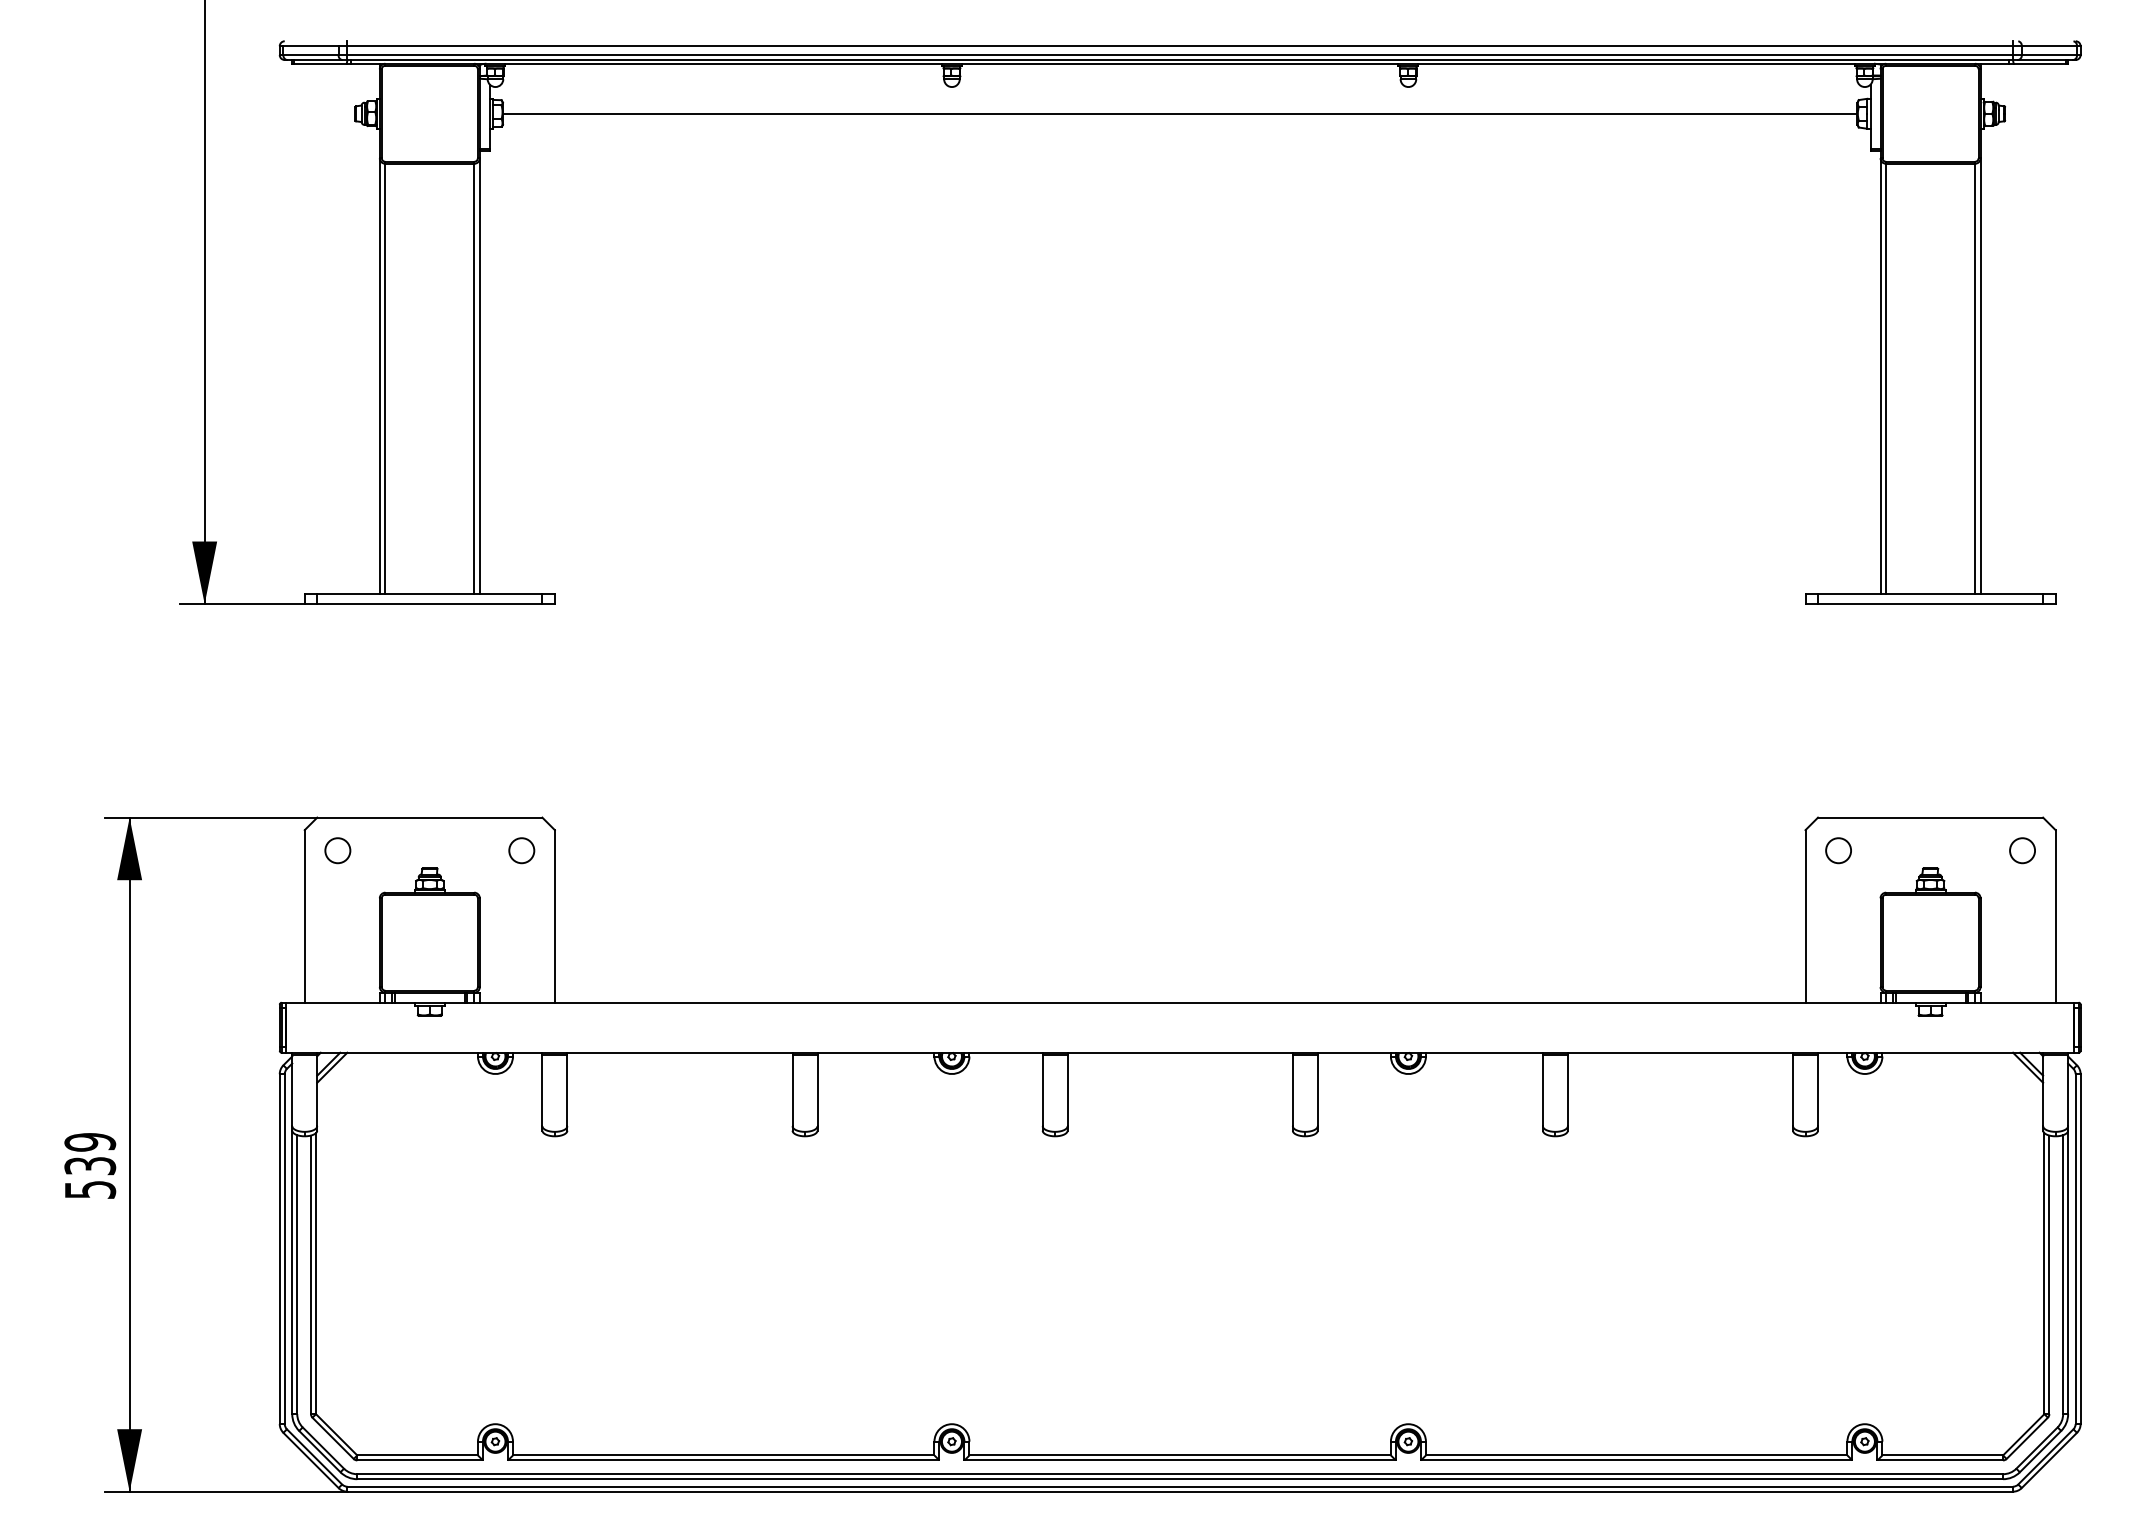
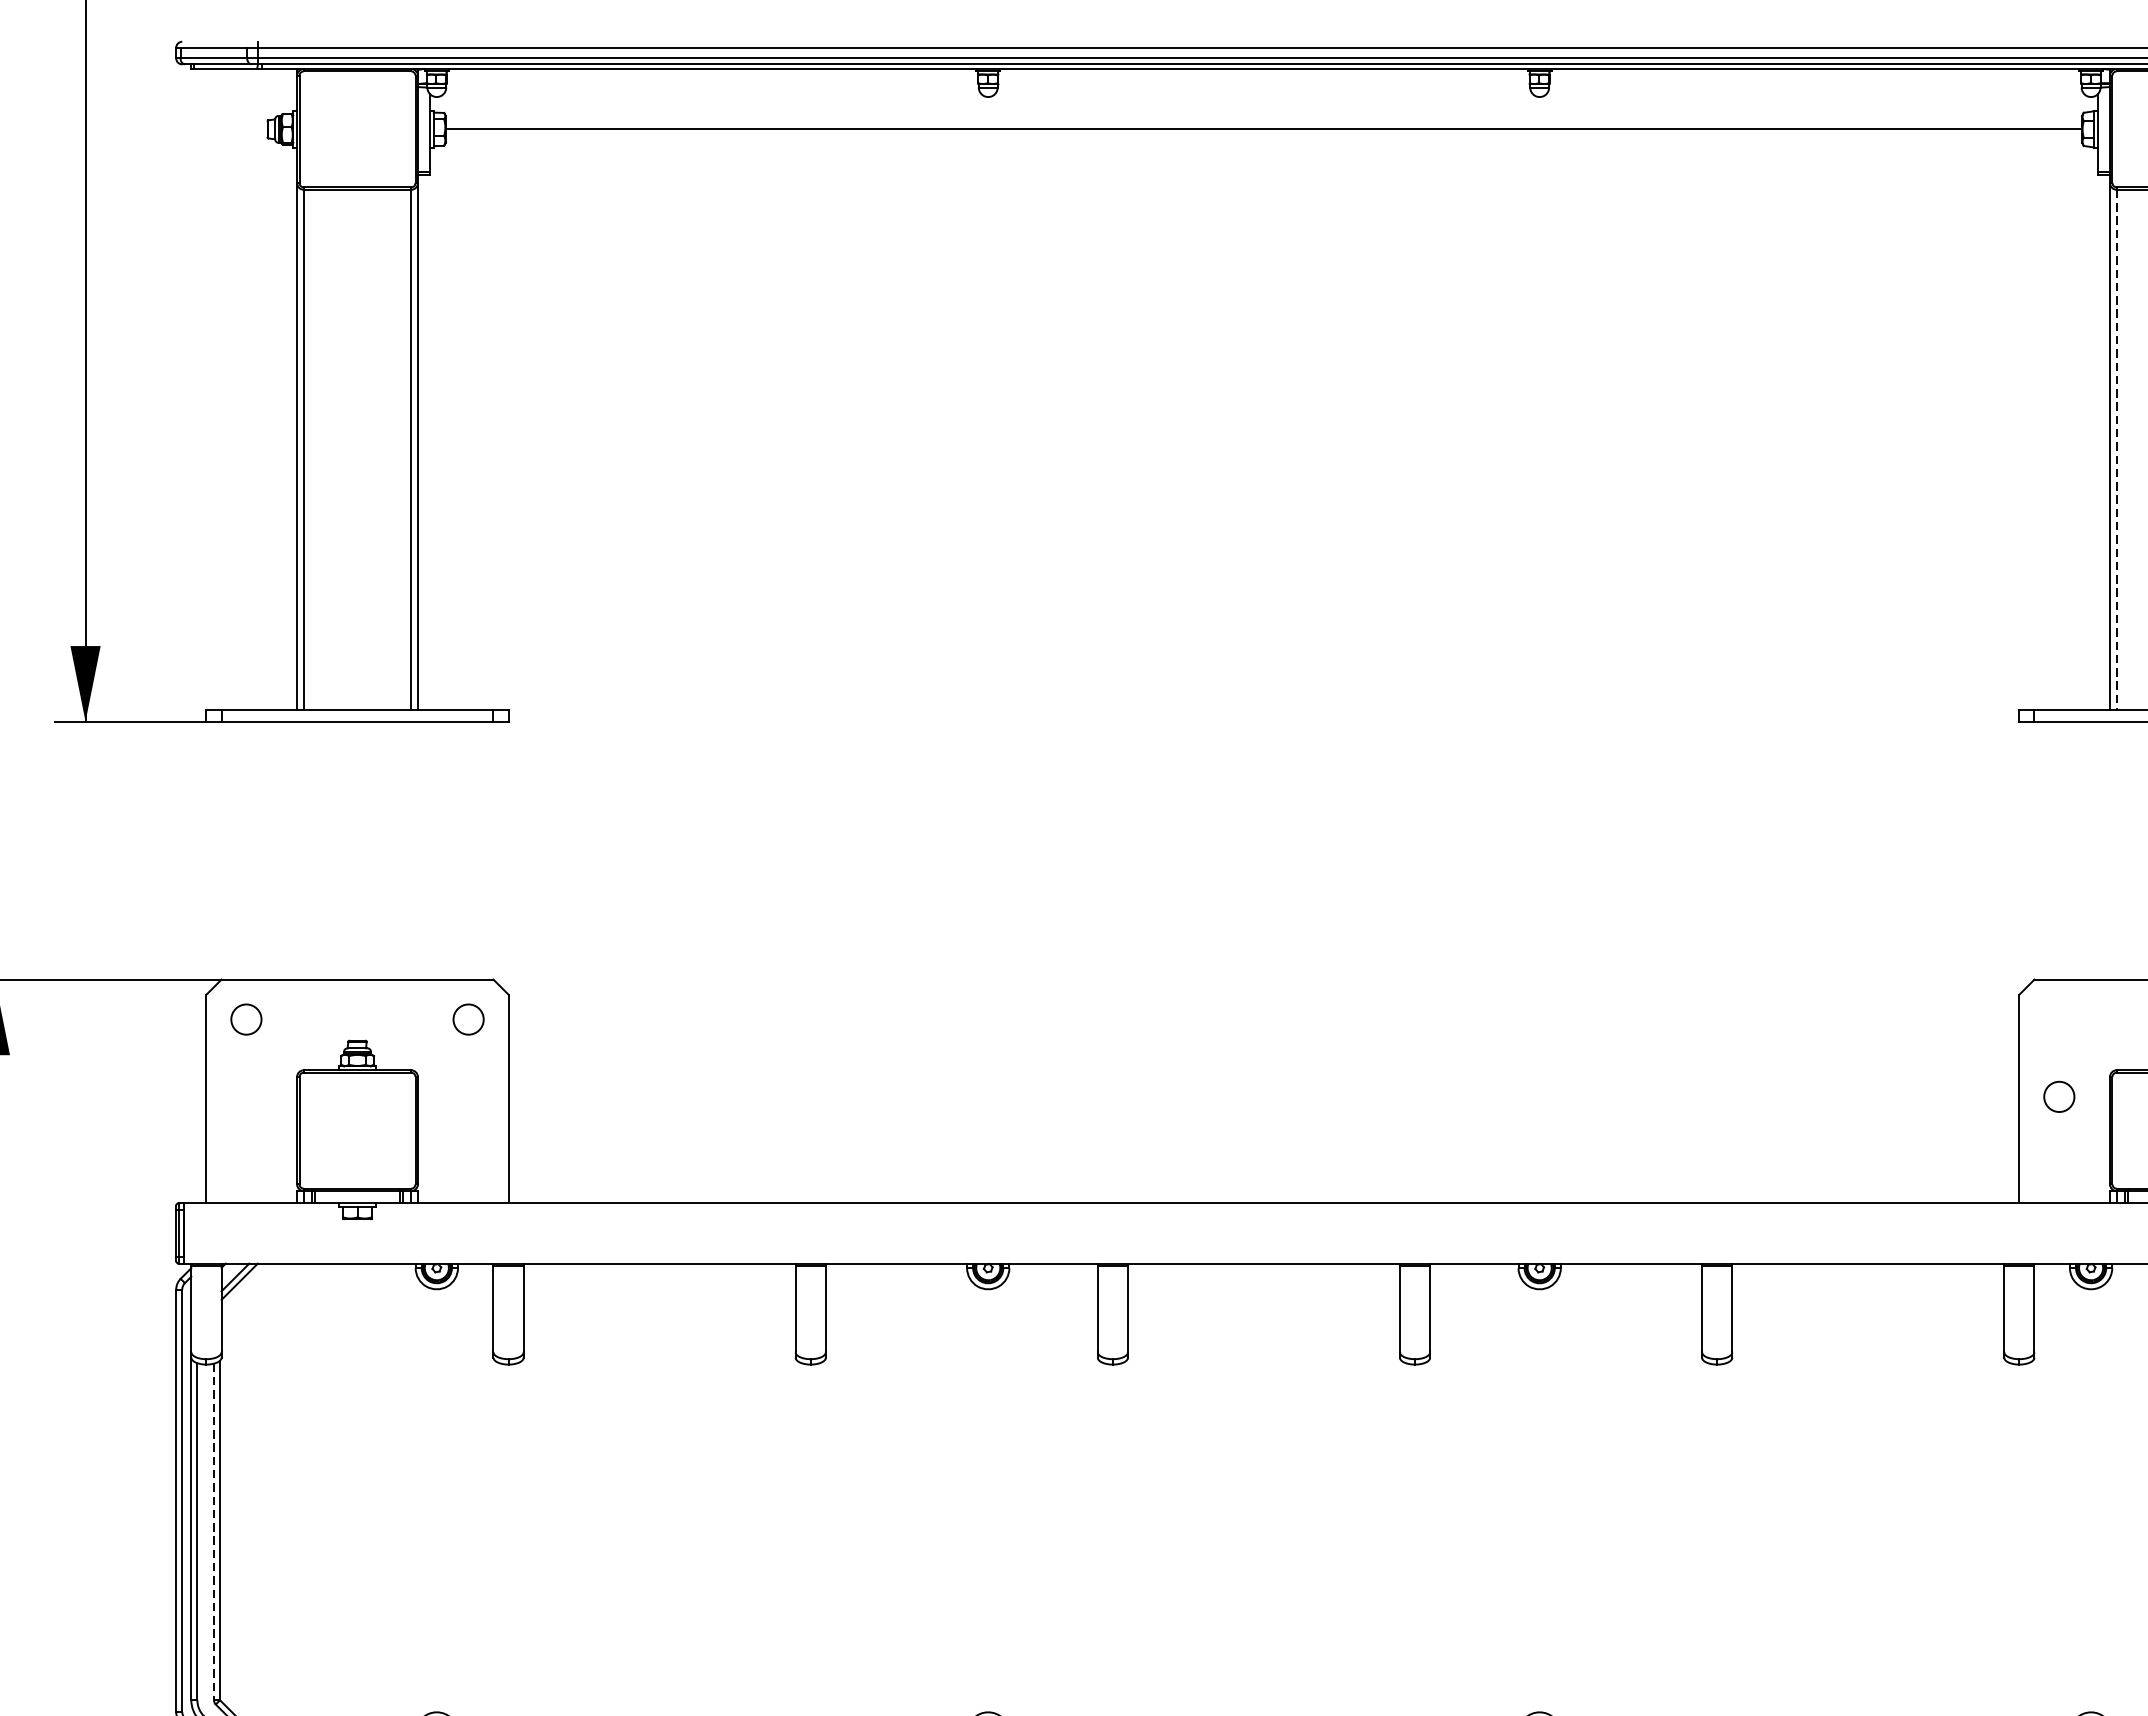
line: (1886, 379) -> (2117, 450), solid -> dashed
circle: (1838, 850) -> (2059, 1096), moved
line: (311, 1275) -> (214, 1532), solid -> dashed

